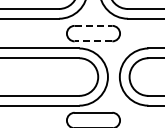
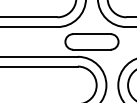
line: (93, 25) -> (91, 33), dashed -> solid
line: (93, 41) -> (91, 49), dashed -> solid

